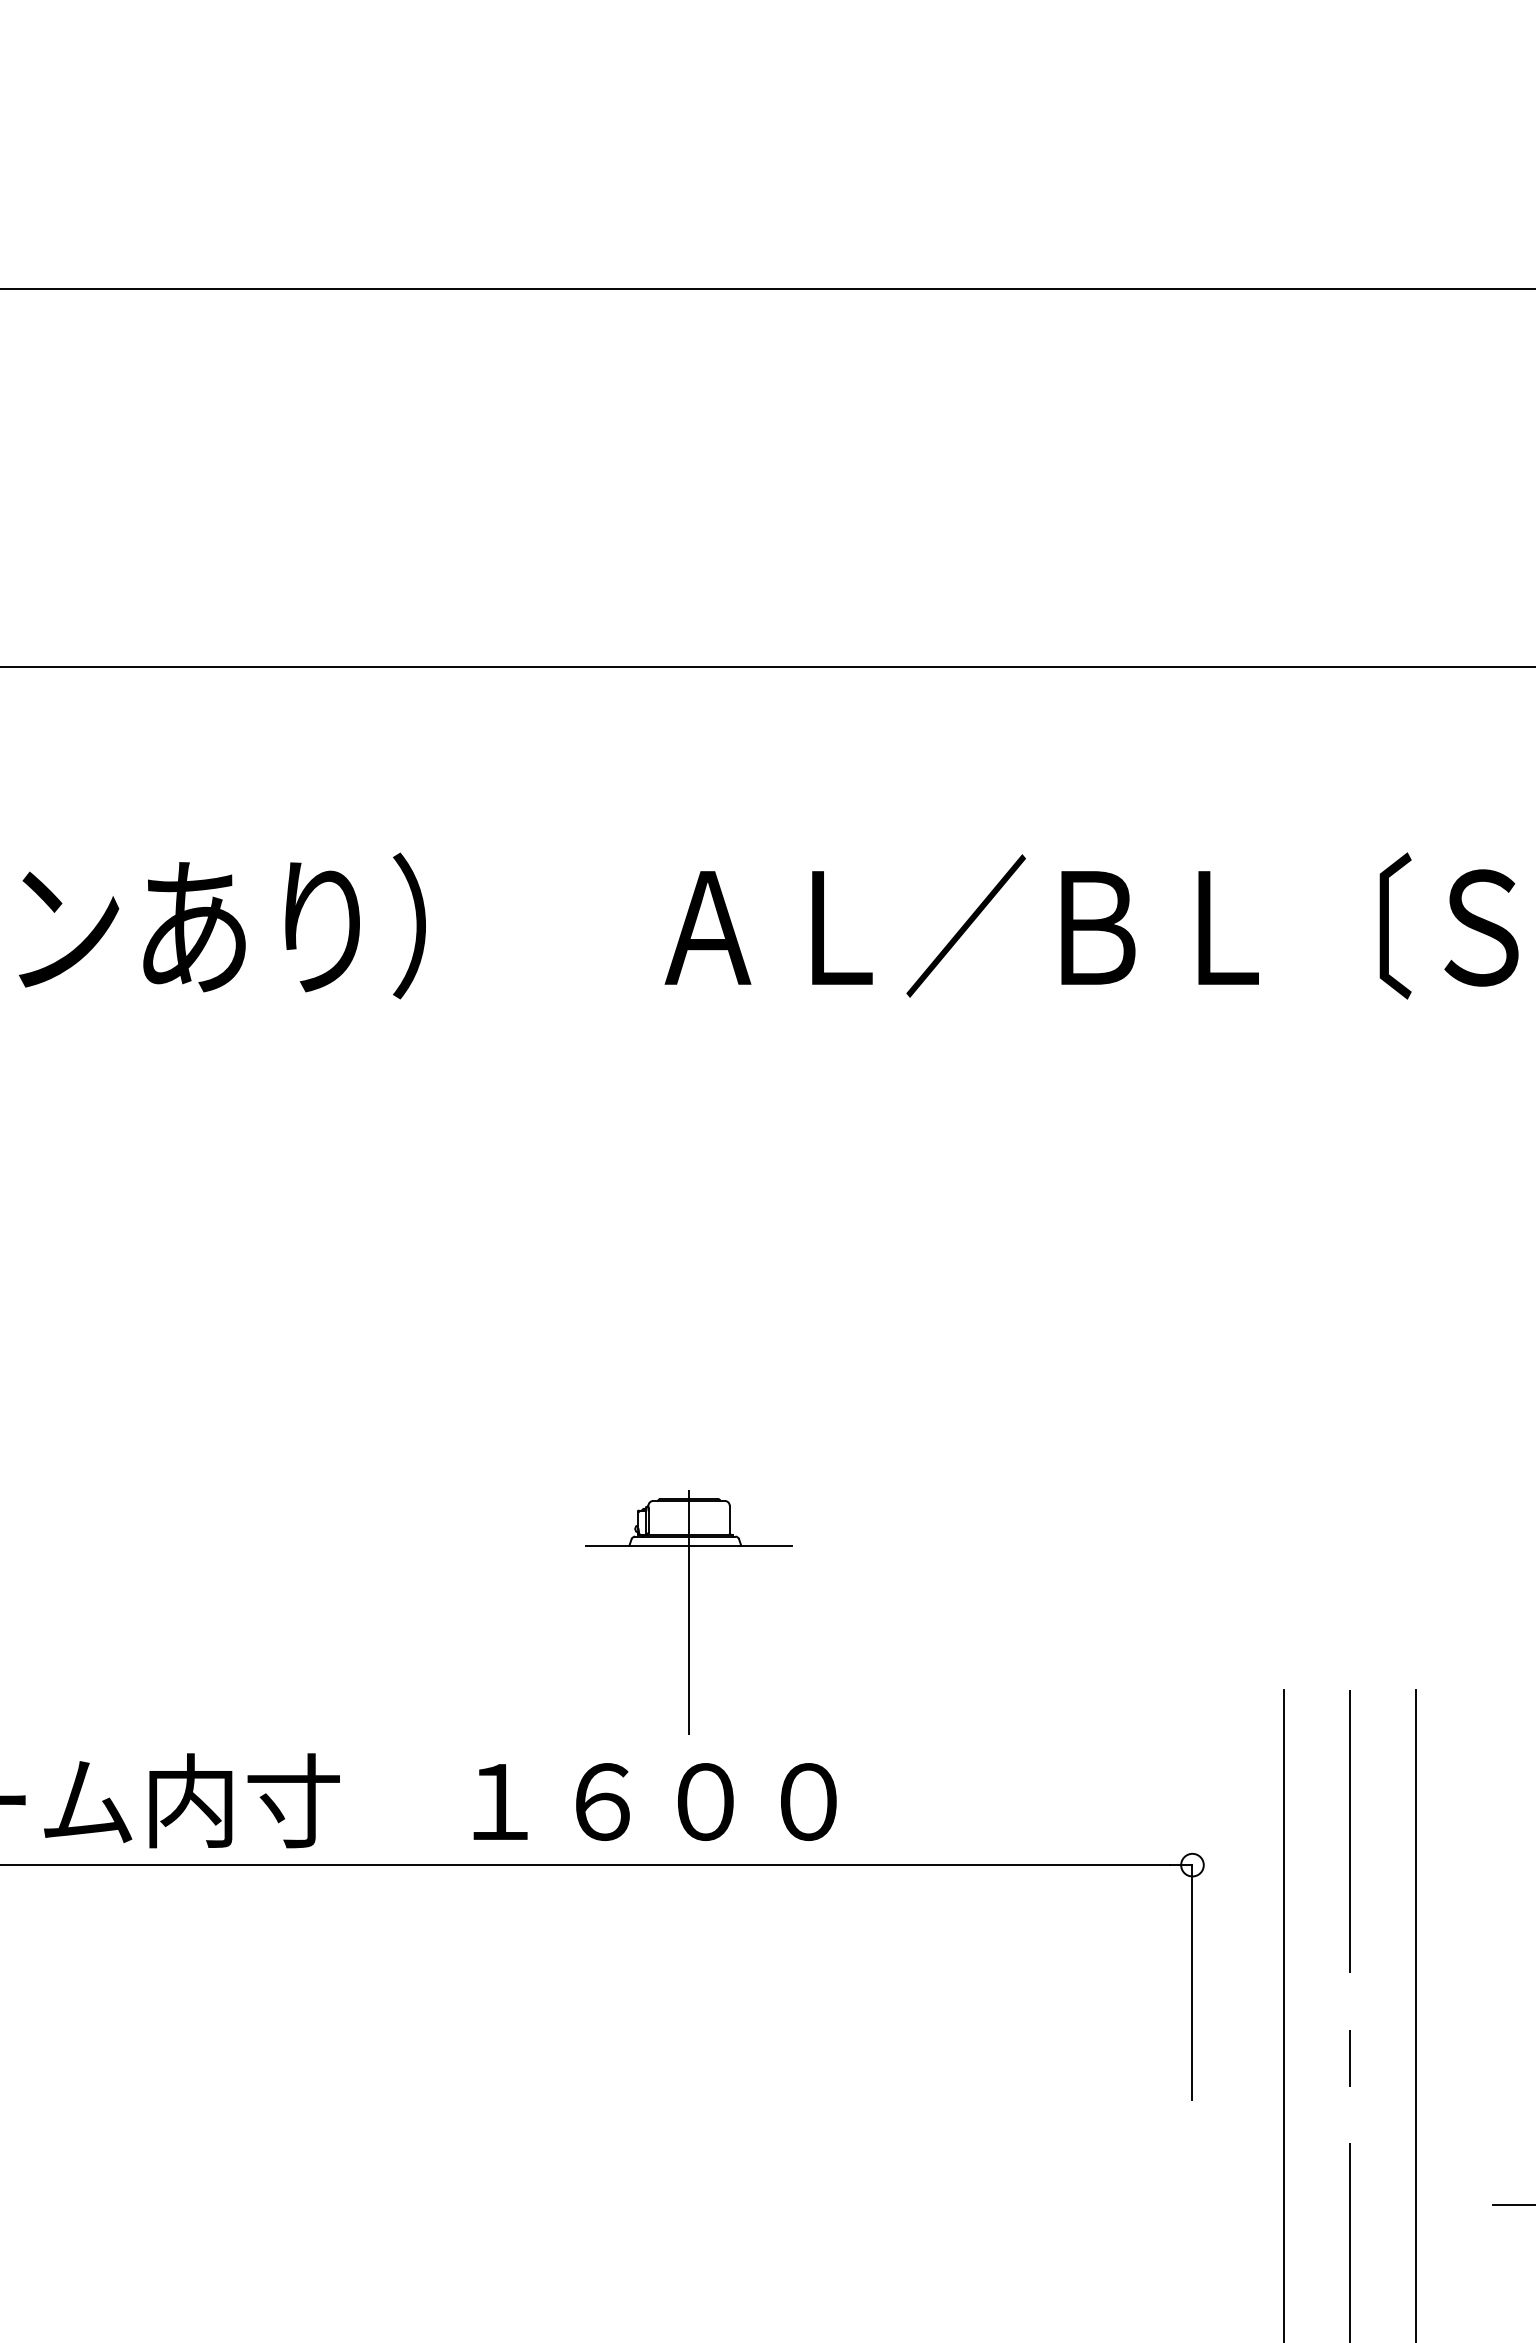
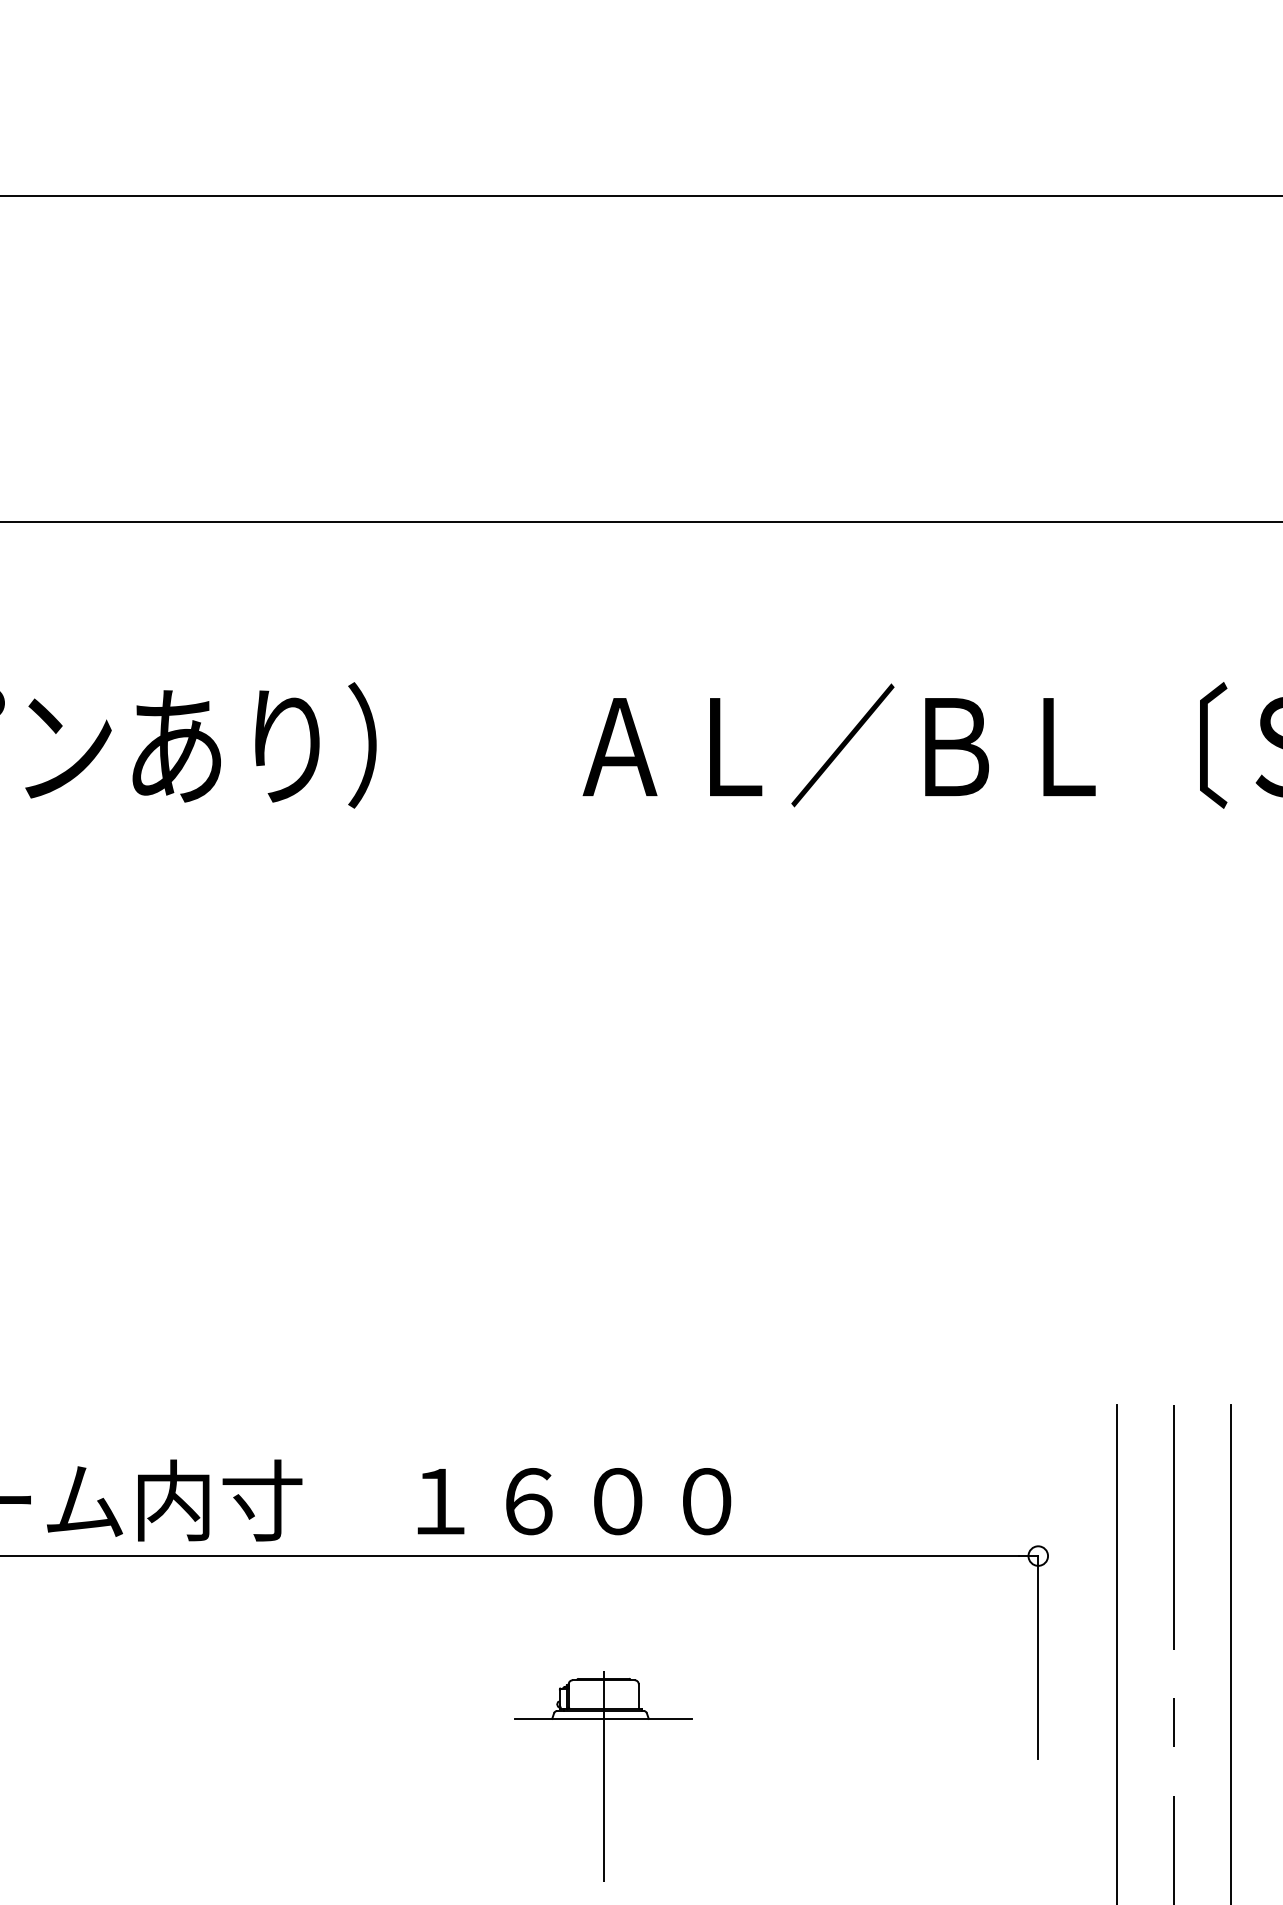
part: (688, 1612) -> (603, 1776), moved

